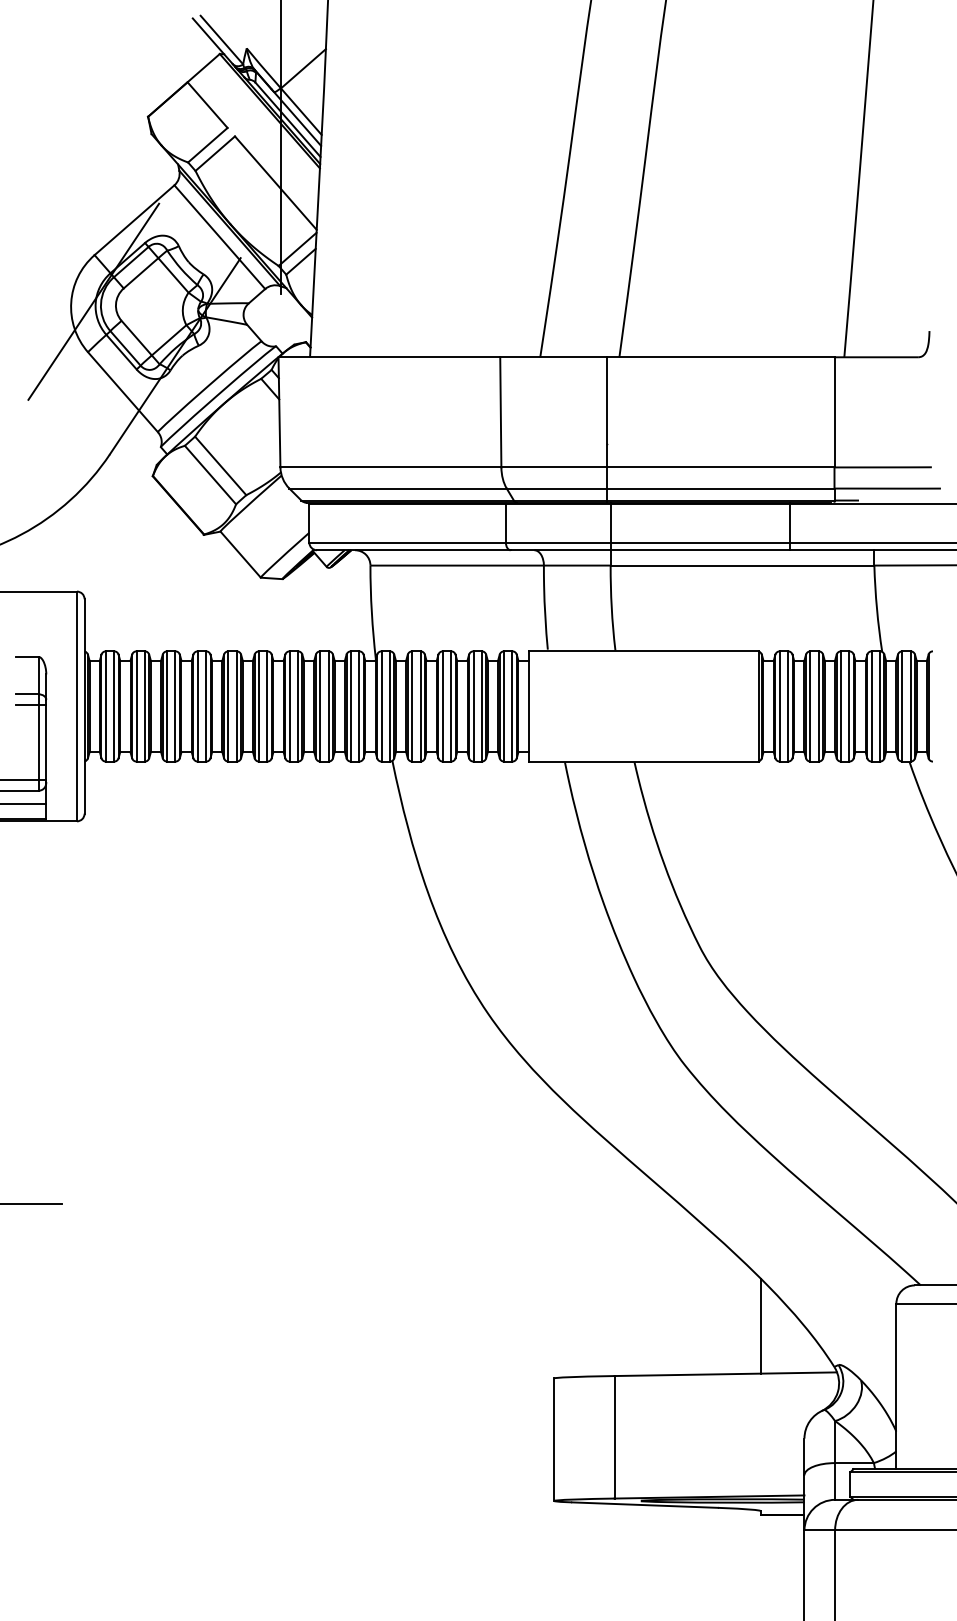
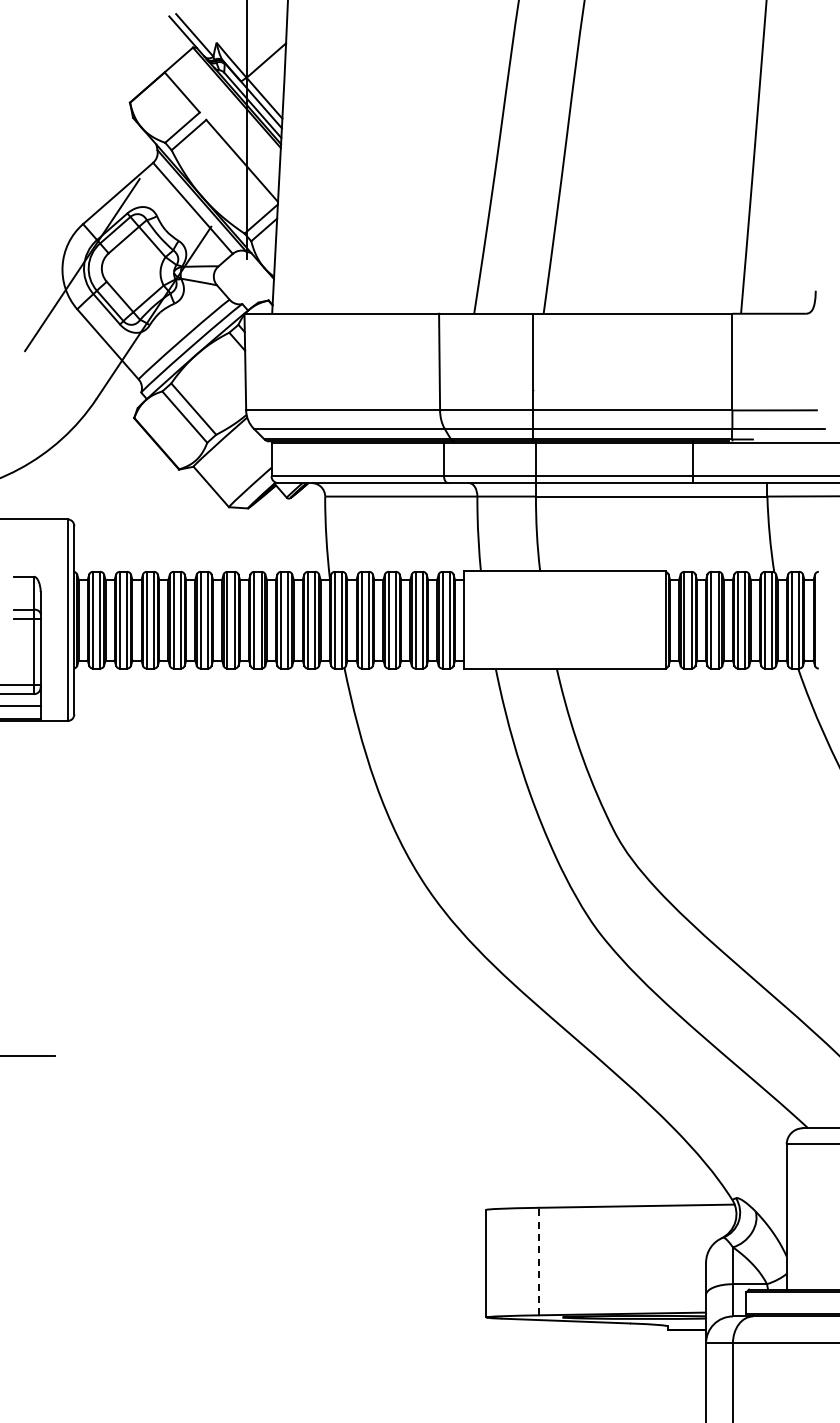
line: (760, 1325) -> (667, 1163), removed
line: (614, 1437) -> (539, 1261), solid -> dashed

